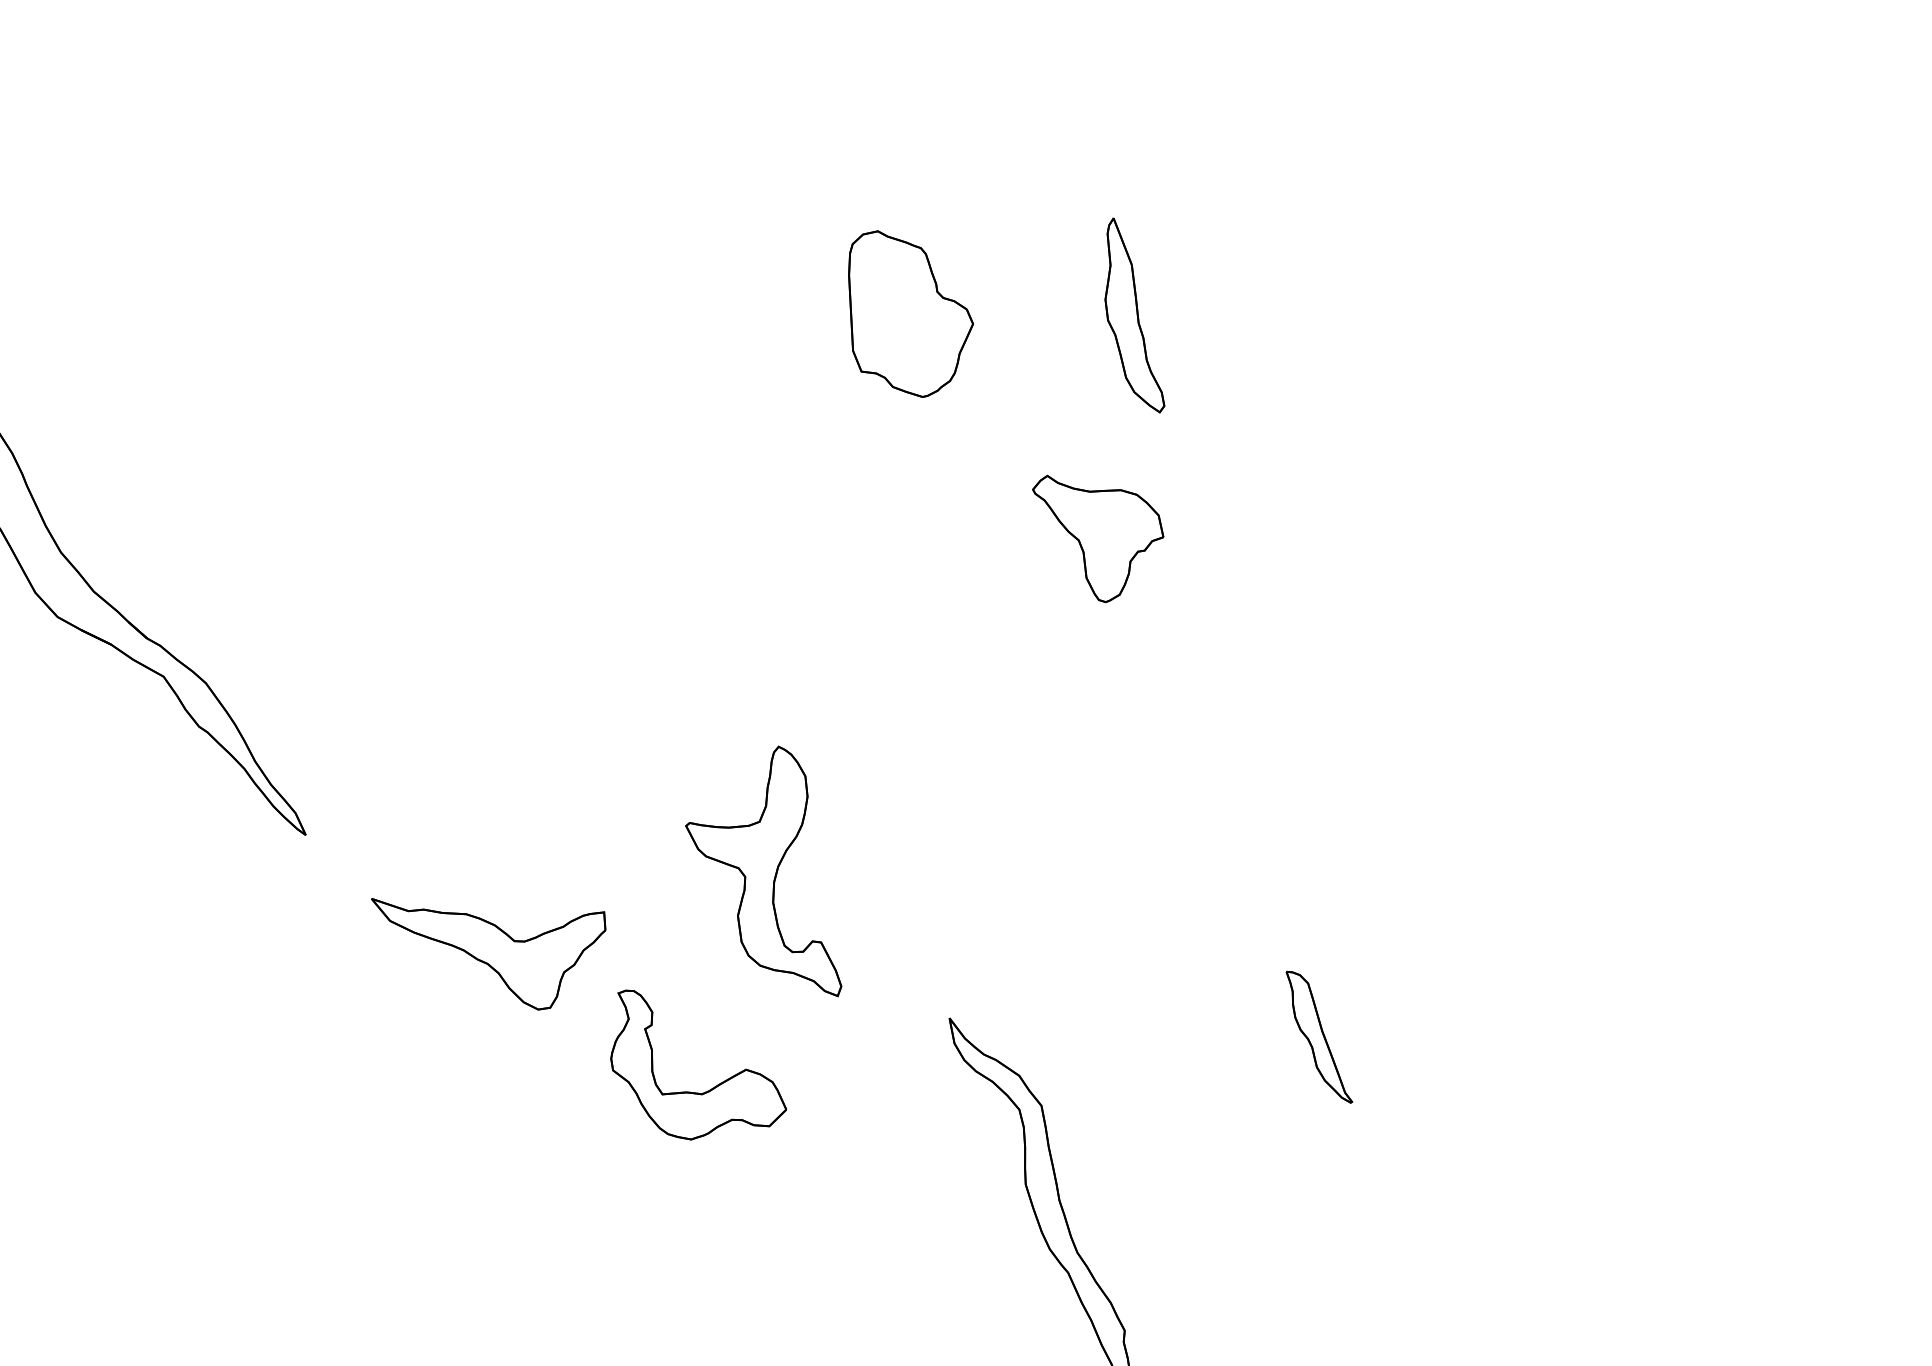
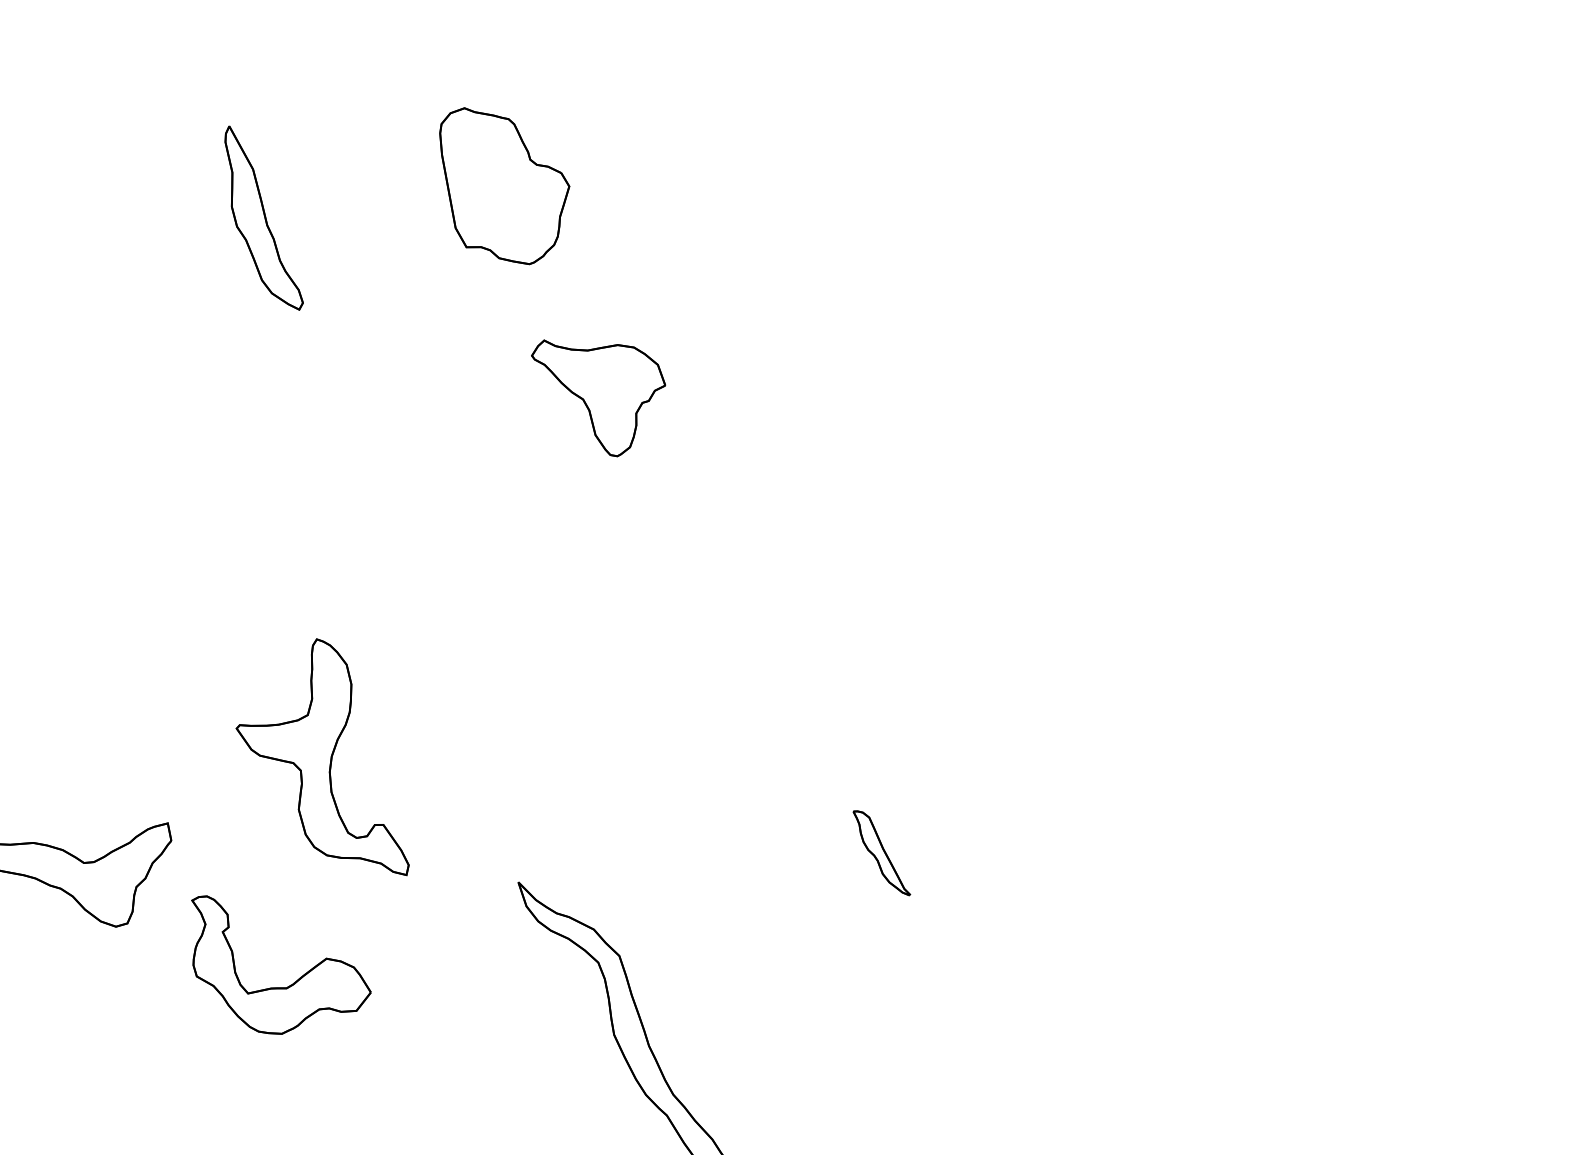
part: (910, 313) -> (506, 184), moved
part: (1134, 315) -> (262, 218), moved
part: (1319, 1036) -> (881, 852), size x0.7

